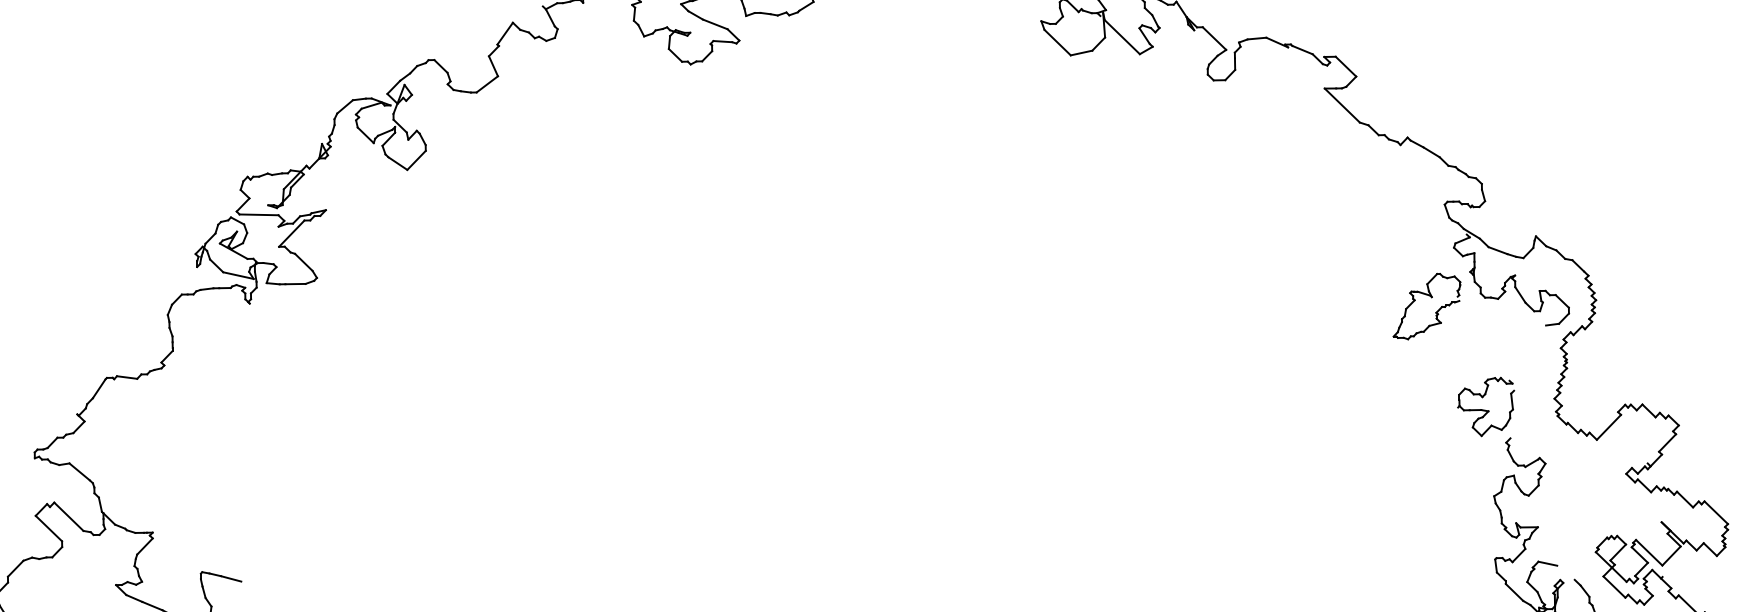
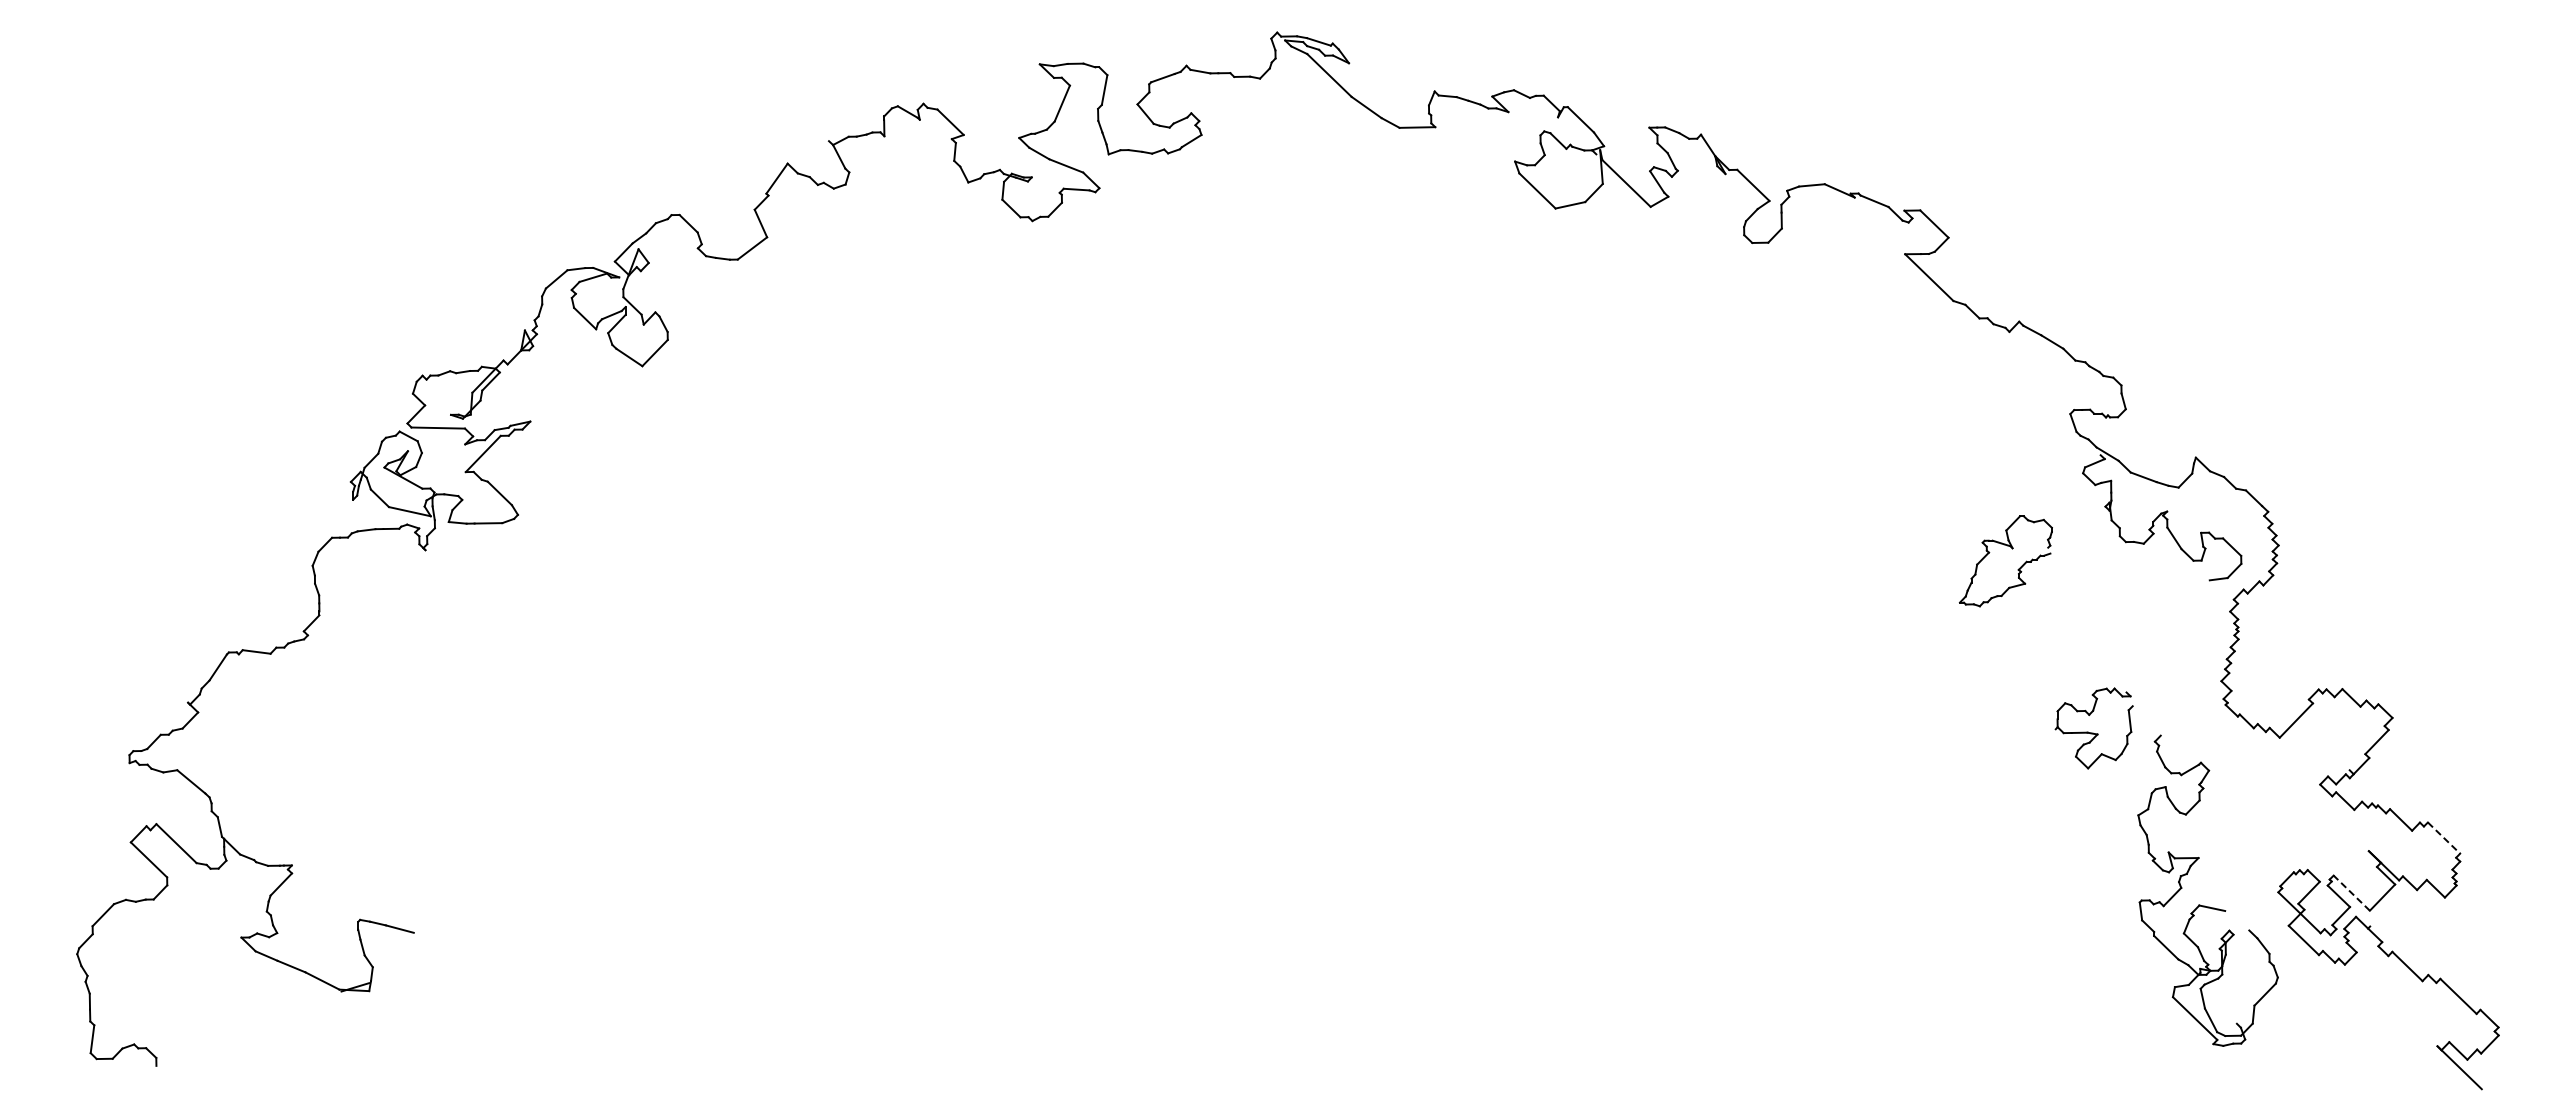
part: (1431, 298) -> (2012, 549), moved
part: (1485, 406) -> (2093, 728), moved
line: (1716, 513) -> (2444, 838), solid -> dashed
line: (1649, 552) -> (2351, 892), solid -> dashed

